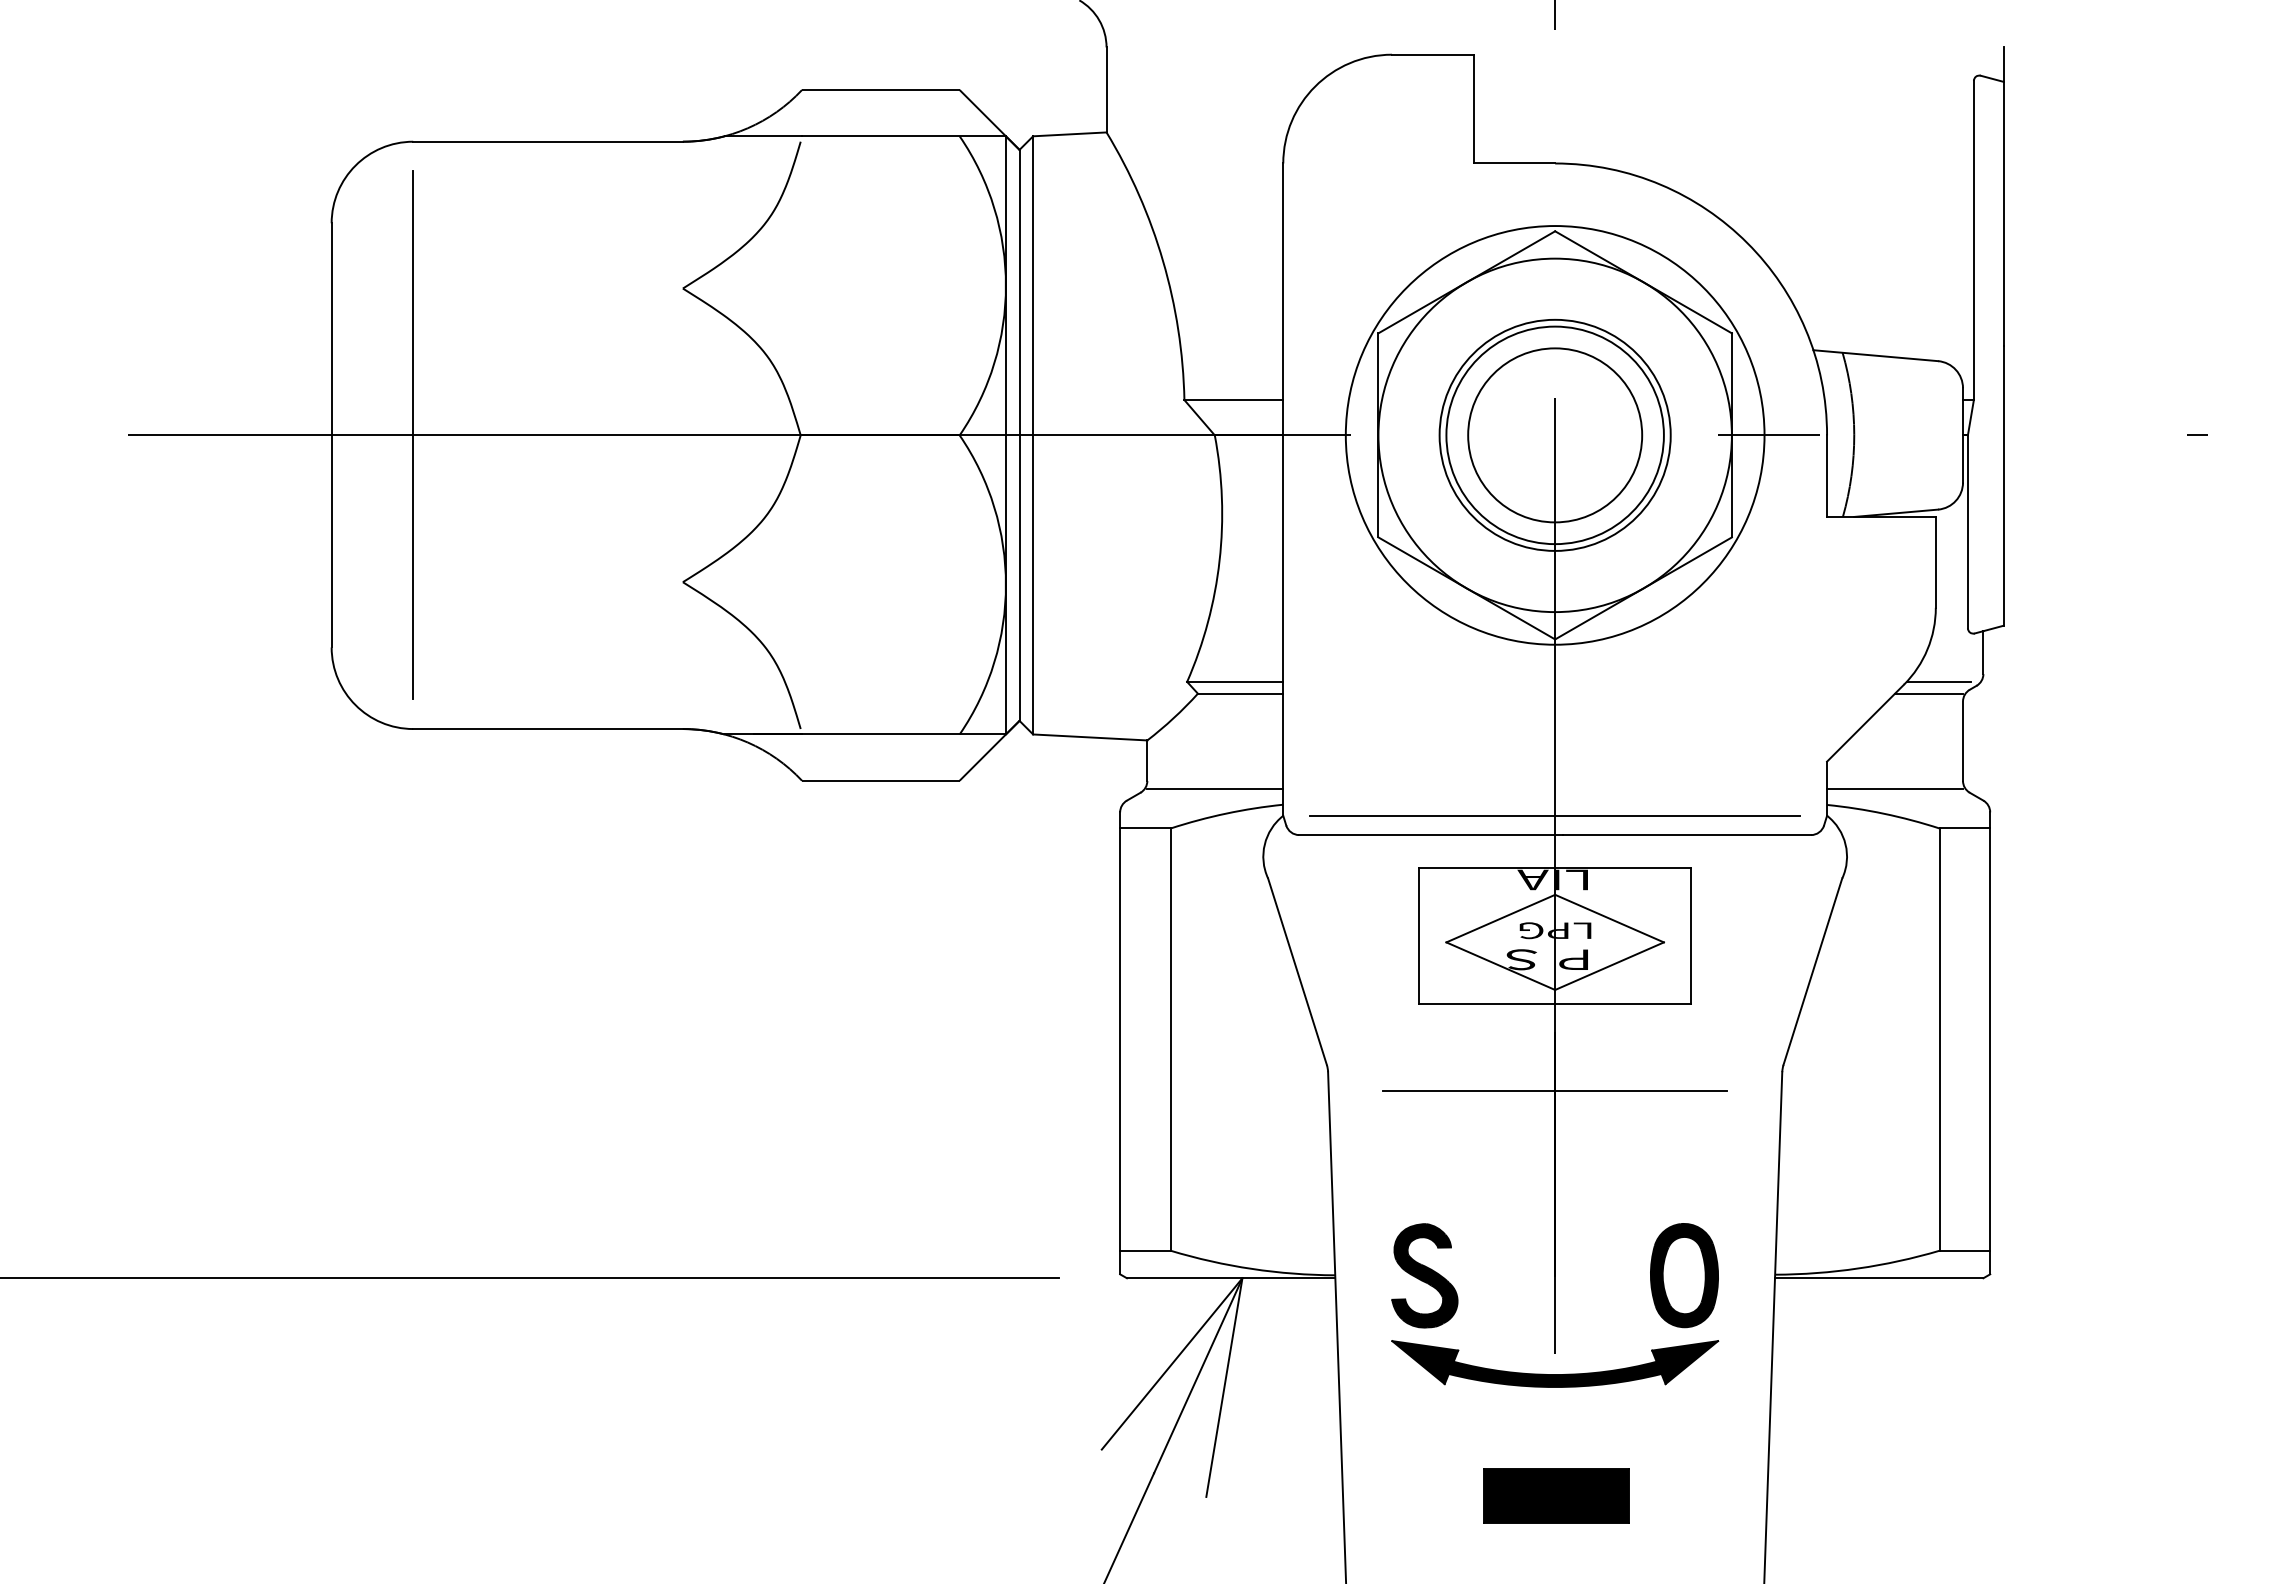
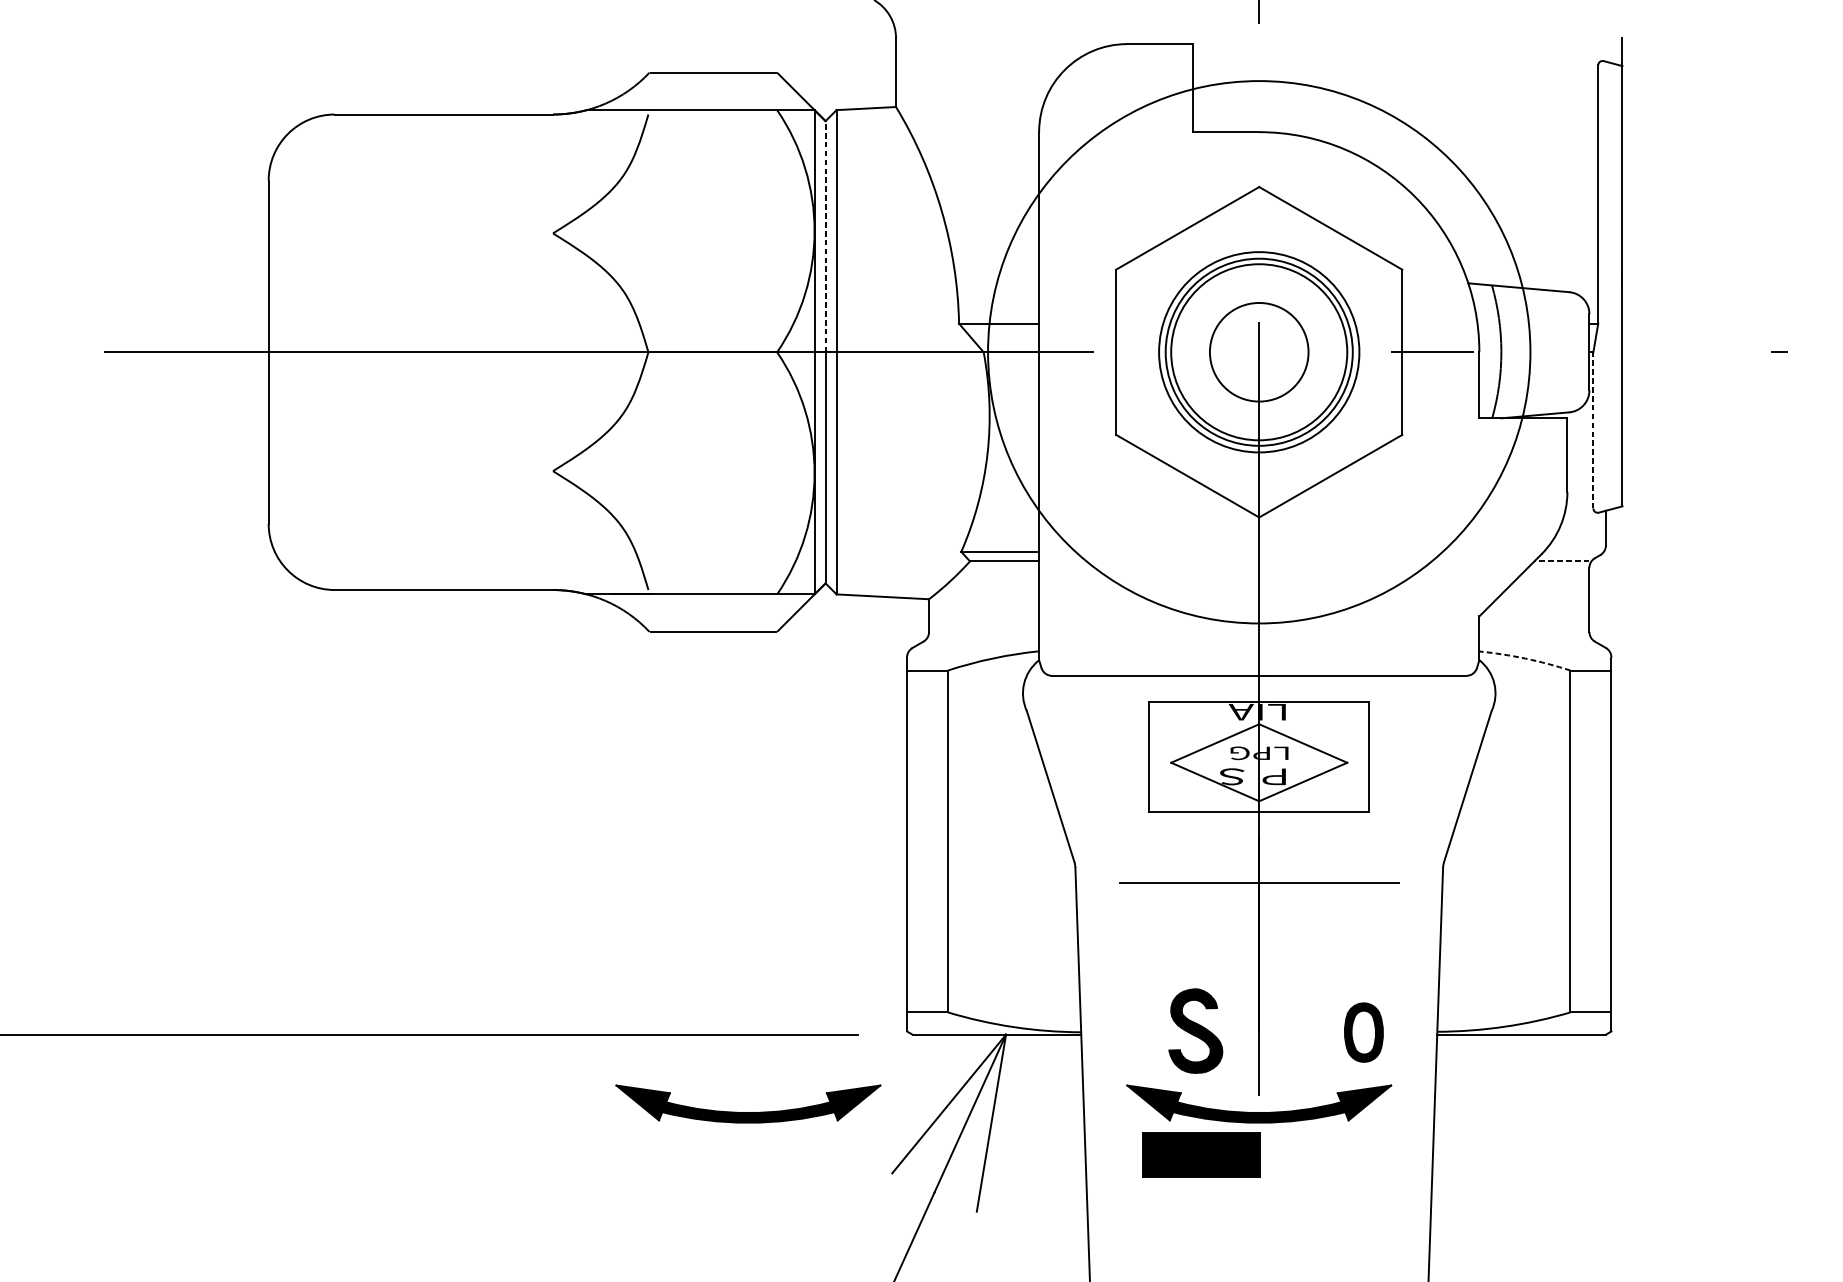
line: (1019, 292) -> (825, 236), solid -> dashed
line: (413, 435) -> (334, 352), removed
circle: (1554, 435) -> (1258, 352), size x0.7
circle: (1554, 435) -> (1258, 352), size x1.6
circle: (1555, 435) -> (1259, 352), size x0.7
line: (1967, 531) -> (1593, 430), solid -> dashed
line: (1938, 681) -> (1569, 551), removed
line: (1929, 693) -> (1562, 561), solid -> dashed
line: (1215, 788) -> (984, 638), removed
line: (1895, 788) -> (1534, 638), removed
arc: (1883, 813) -> (1525, 658), solid -> dashed
line: (1554, 816) -> (1258, 660), removed
part: (1424, 1275) -> (1195, 1030), moved
part: (1684, 1275) -> (1363, 1032), size x0.7
part: (924, 1374) -> (748, 1112), added
part: (1556, 1495) -> (1201, 1154), moved

